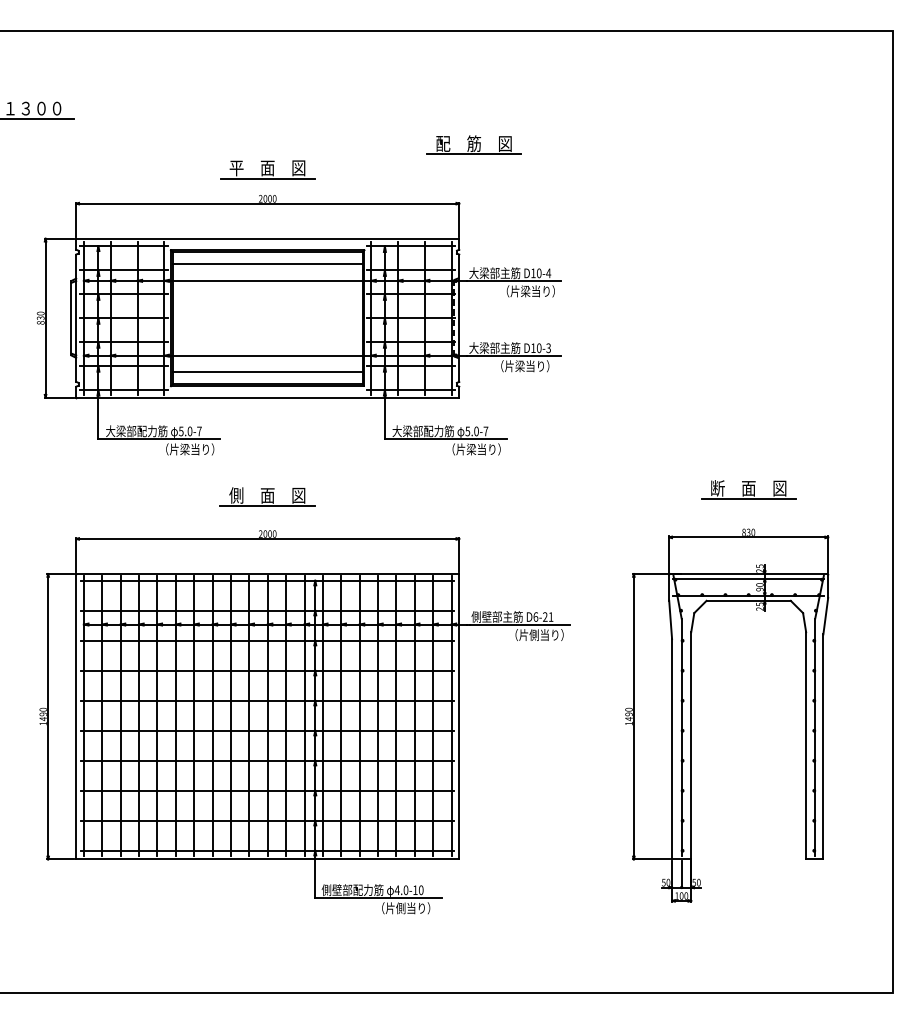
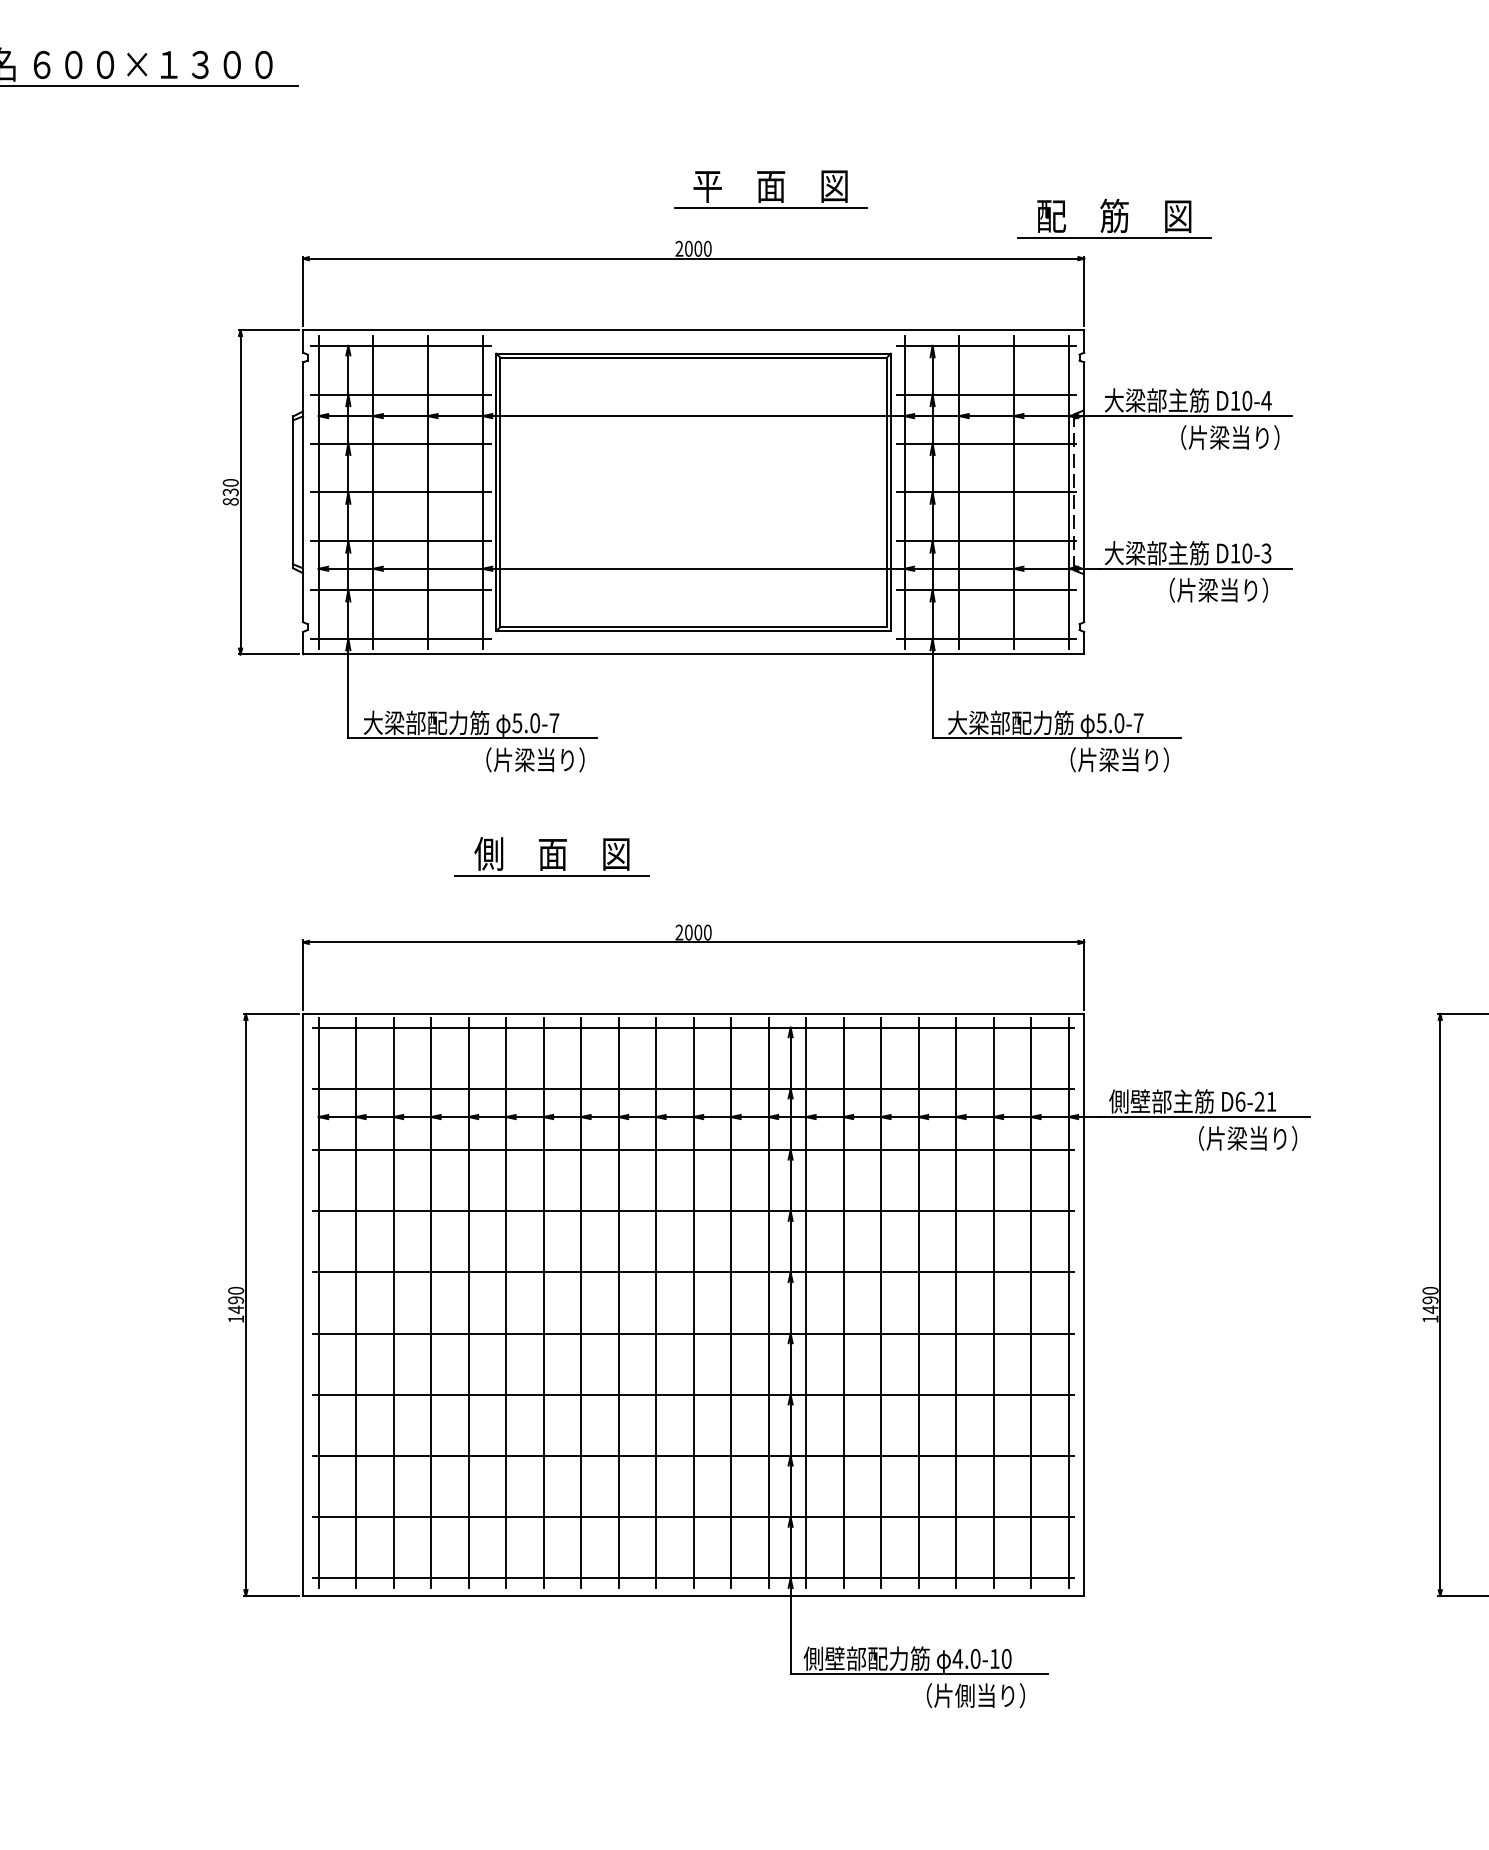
part: (473, 144) -> (1113, 217), moved
part: (267, 169) -> (770, 189), moved
line: (267, 264) -> (693, 382), removed
line: (267, 372) -> (693, 603), removed
part: (267, 496) -> (552, 855), moved
text: (533, 634) -> (1235, 1137), （片側当り） -> （片梁当り）

